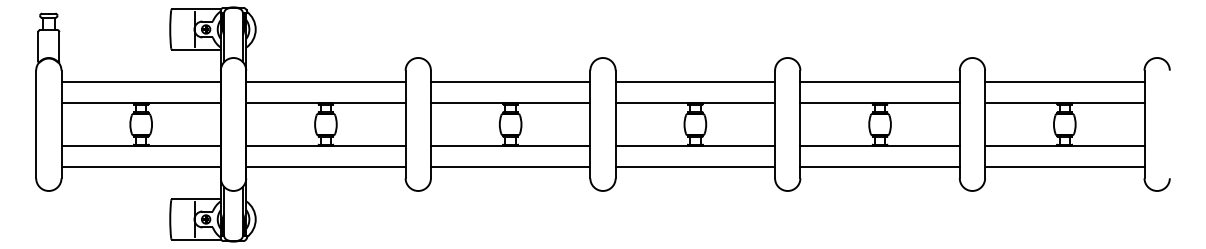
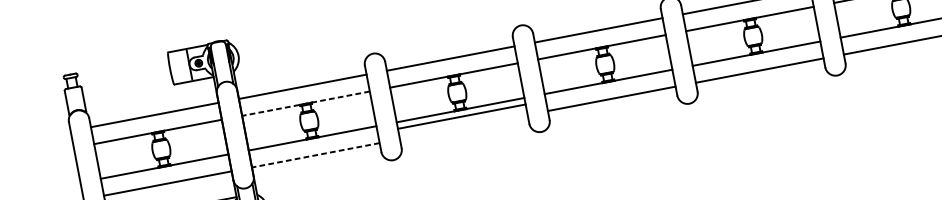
line: (325, 102) -> (305, 103), solid -> dashed
line: (325, 167) -> (315, 155), solid -> dashed
line: (510, 167) -> (461, 116), moved

